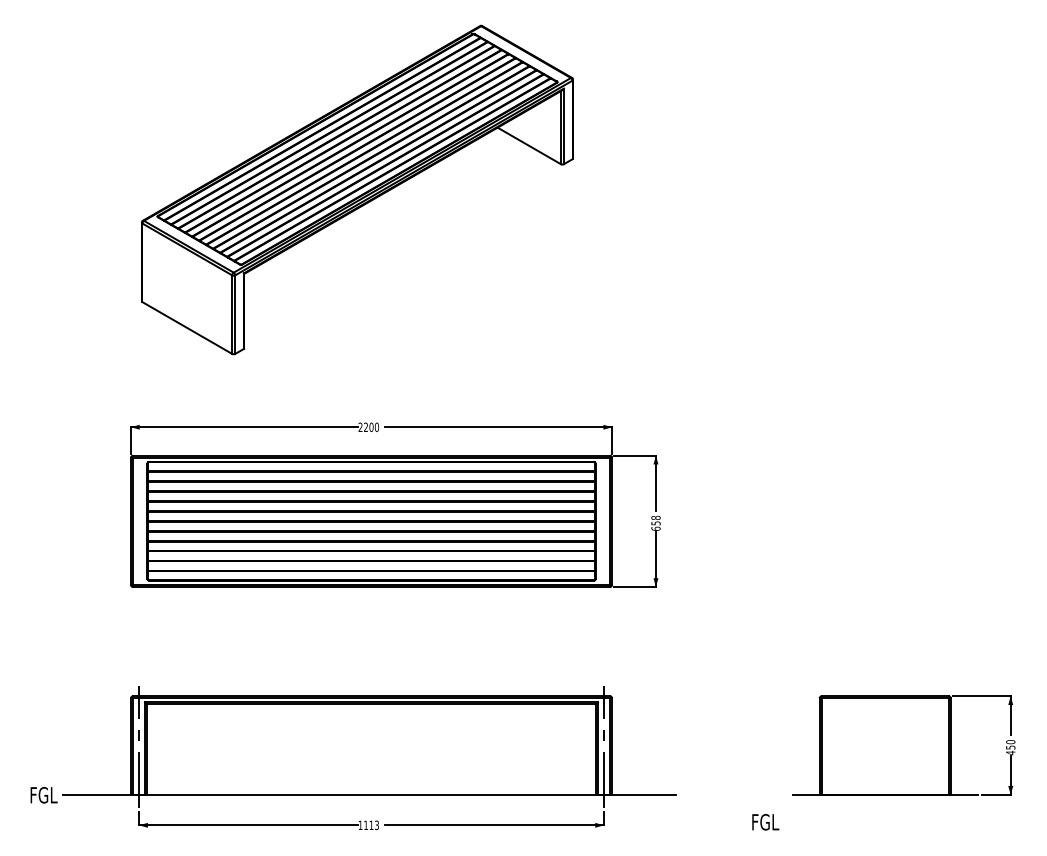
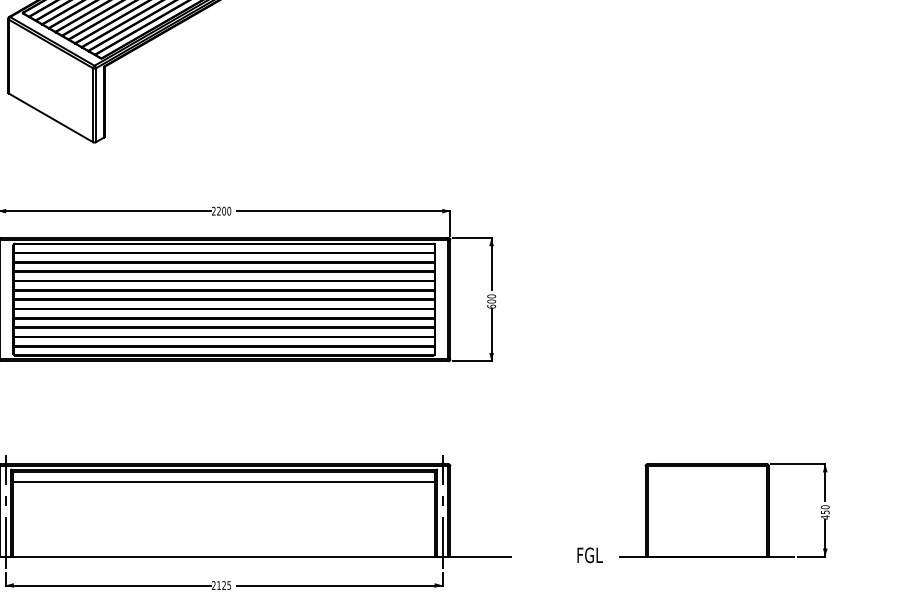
text: (655, 520) -> (491, 298), 658 -> 600
line: (371, 715) -> (224, 482), added
text: (765, 822) -> (589, 555), moved
text: (368, 824) -> (221, 584), 1113 -> 2125

